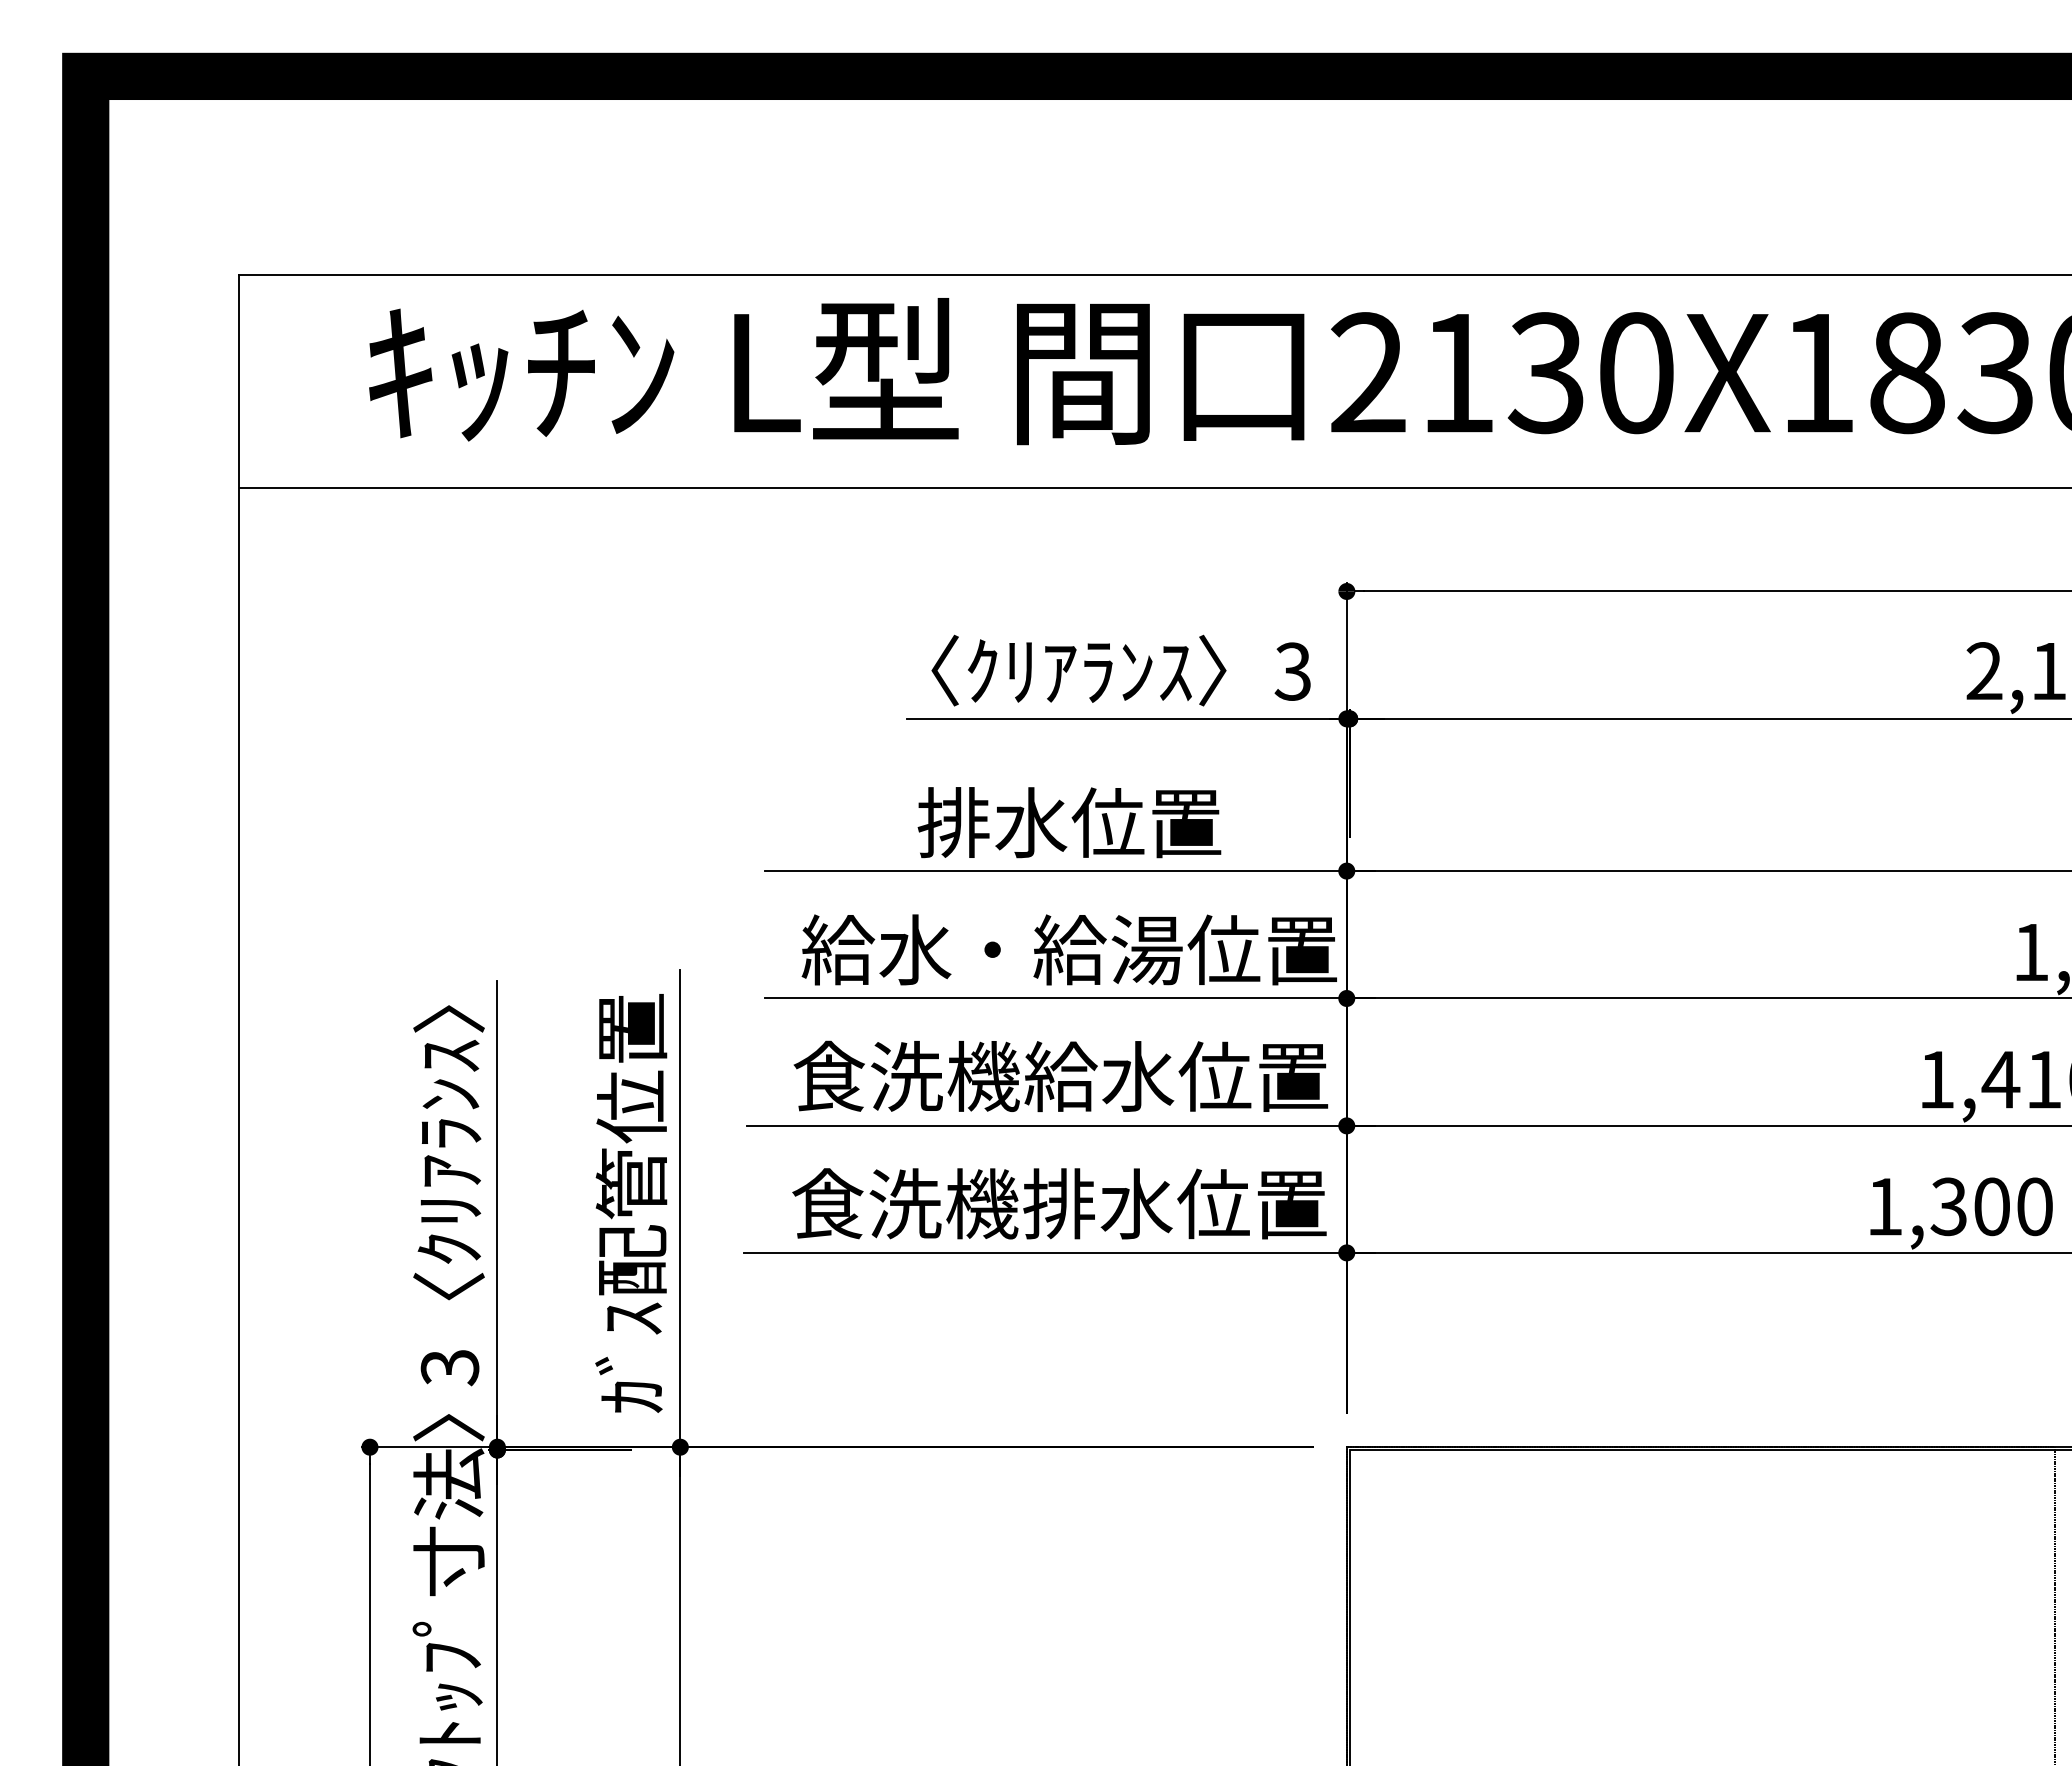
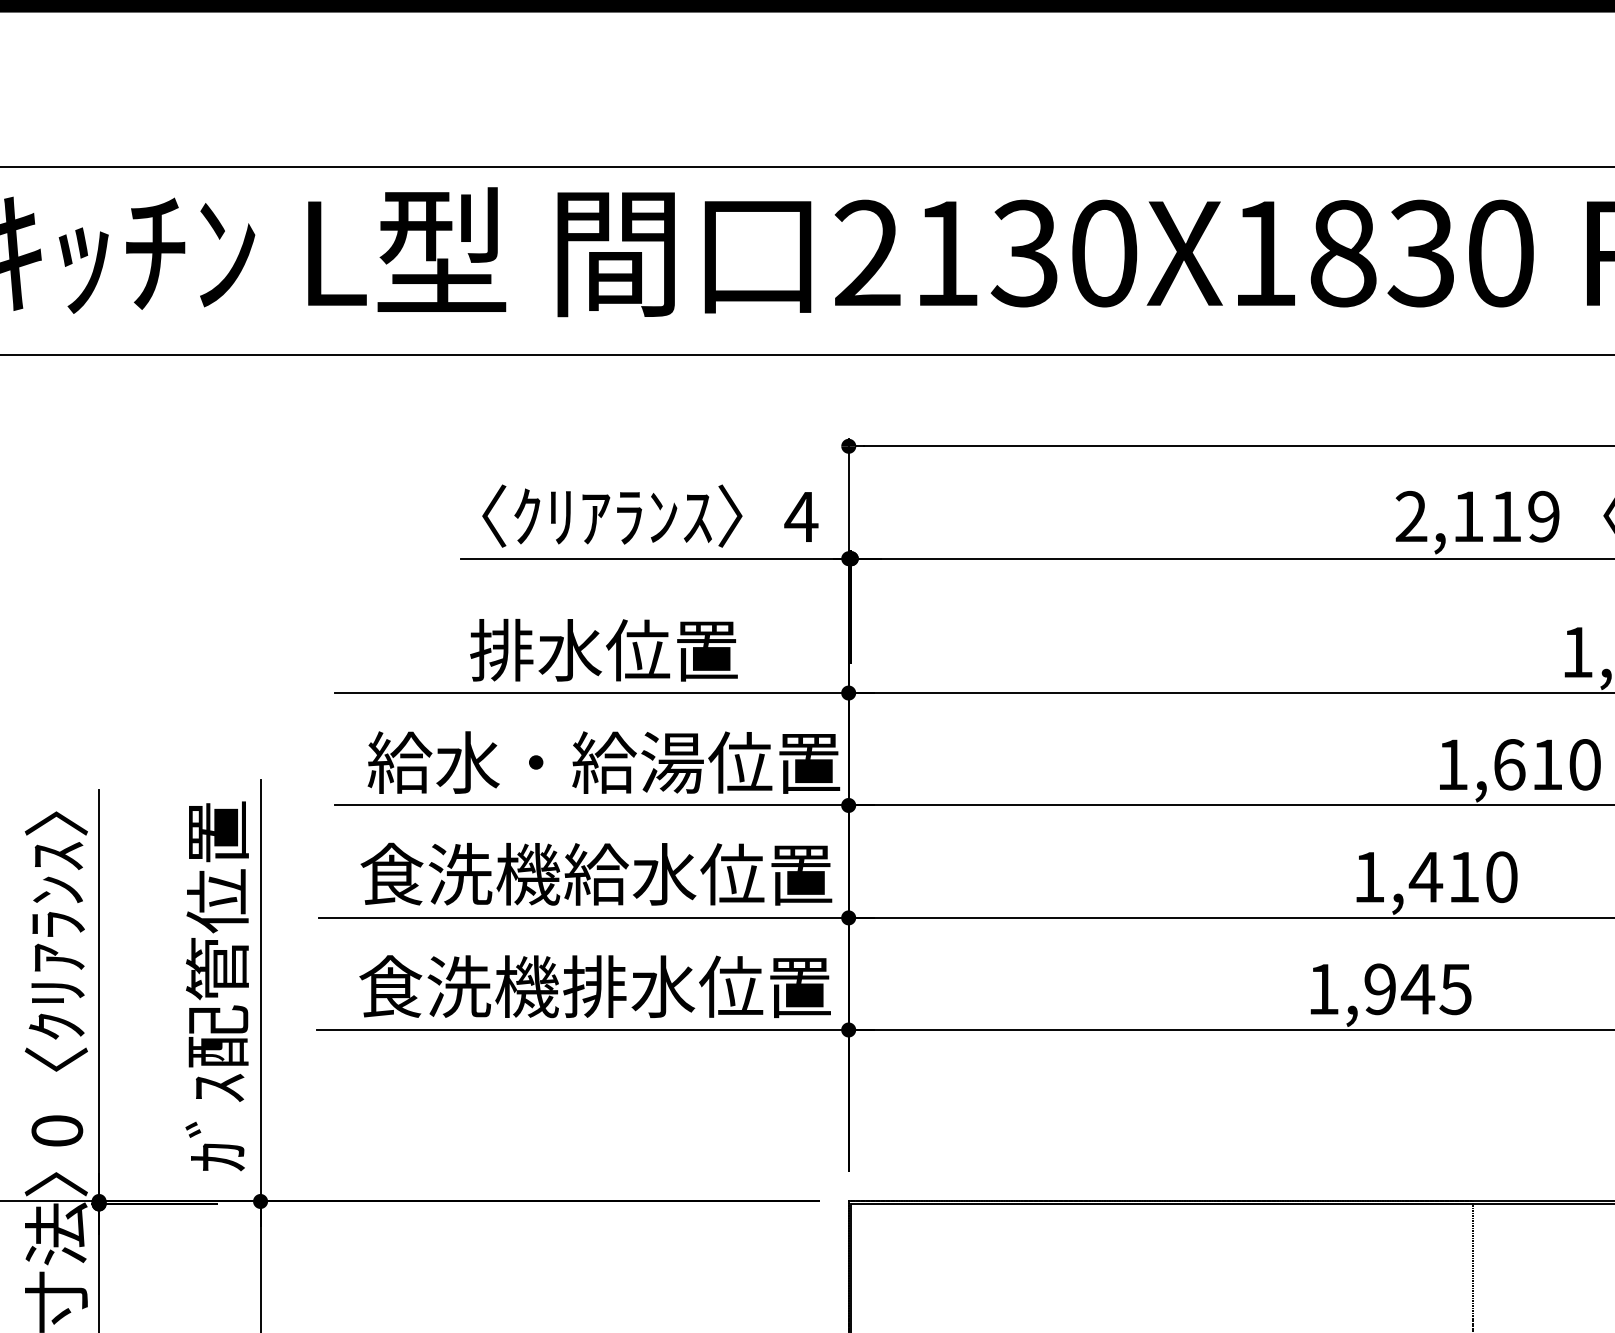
text: (1292, 671) -> (800, 516), 3 -> 4
text: (1991, 1206) -> (1417, 989), 1,300 -> 1,945
text: (449, 1367) -> (56, 1131), 3 -> 0

